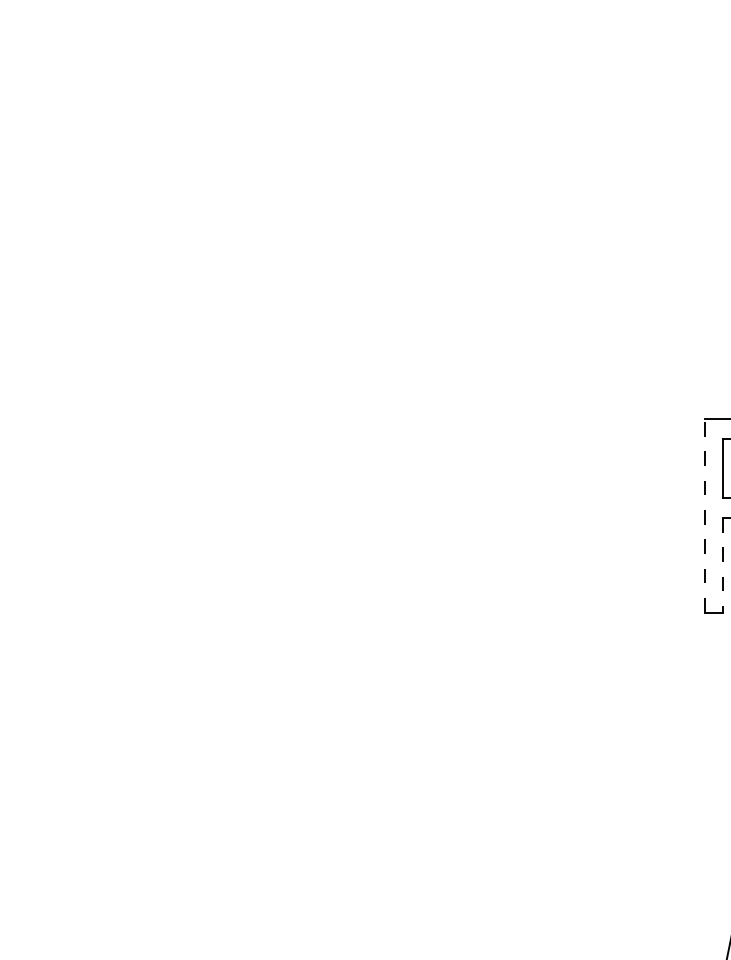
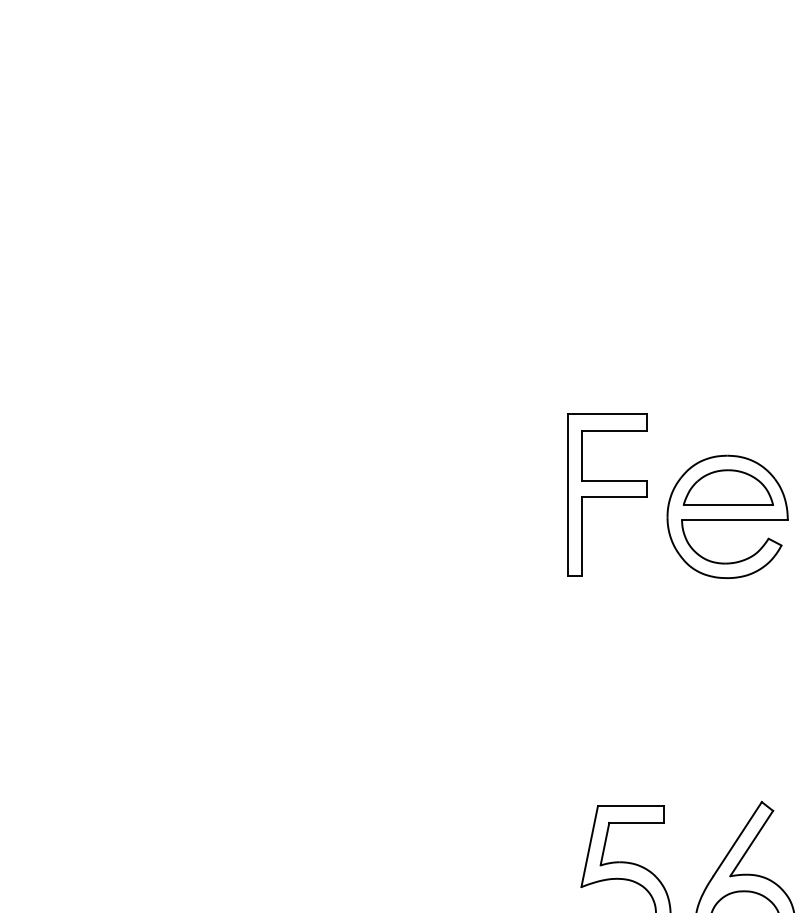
line: (704, 516) -> (567, 495), dashed -> solid
line: (722, 566) -> (582, 537), dashed -> solid

